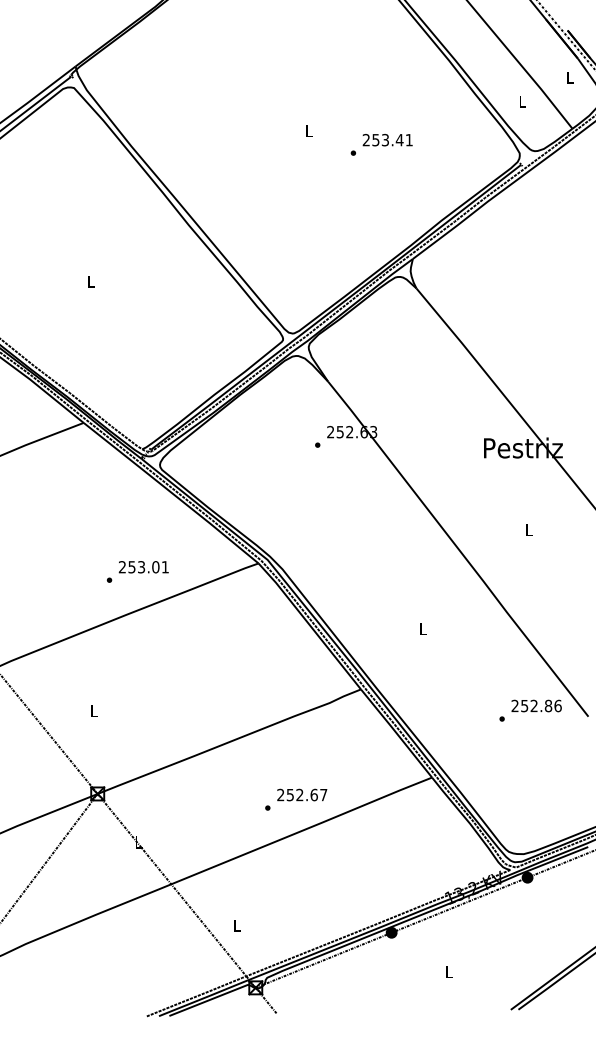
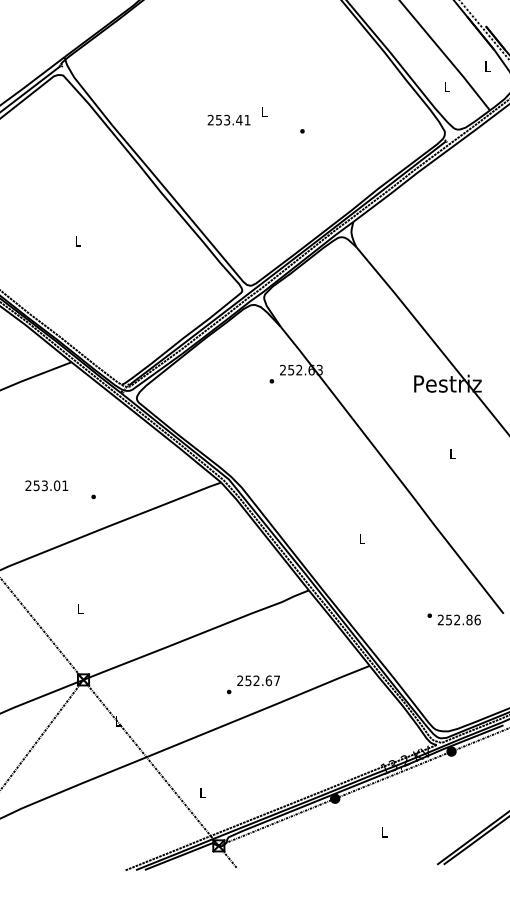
text: (387, 140) -> (228, 120), moved
text: (143, 567) -> (46, 486), moved
text: (536, 705) -> (459, 619), moved

